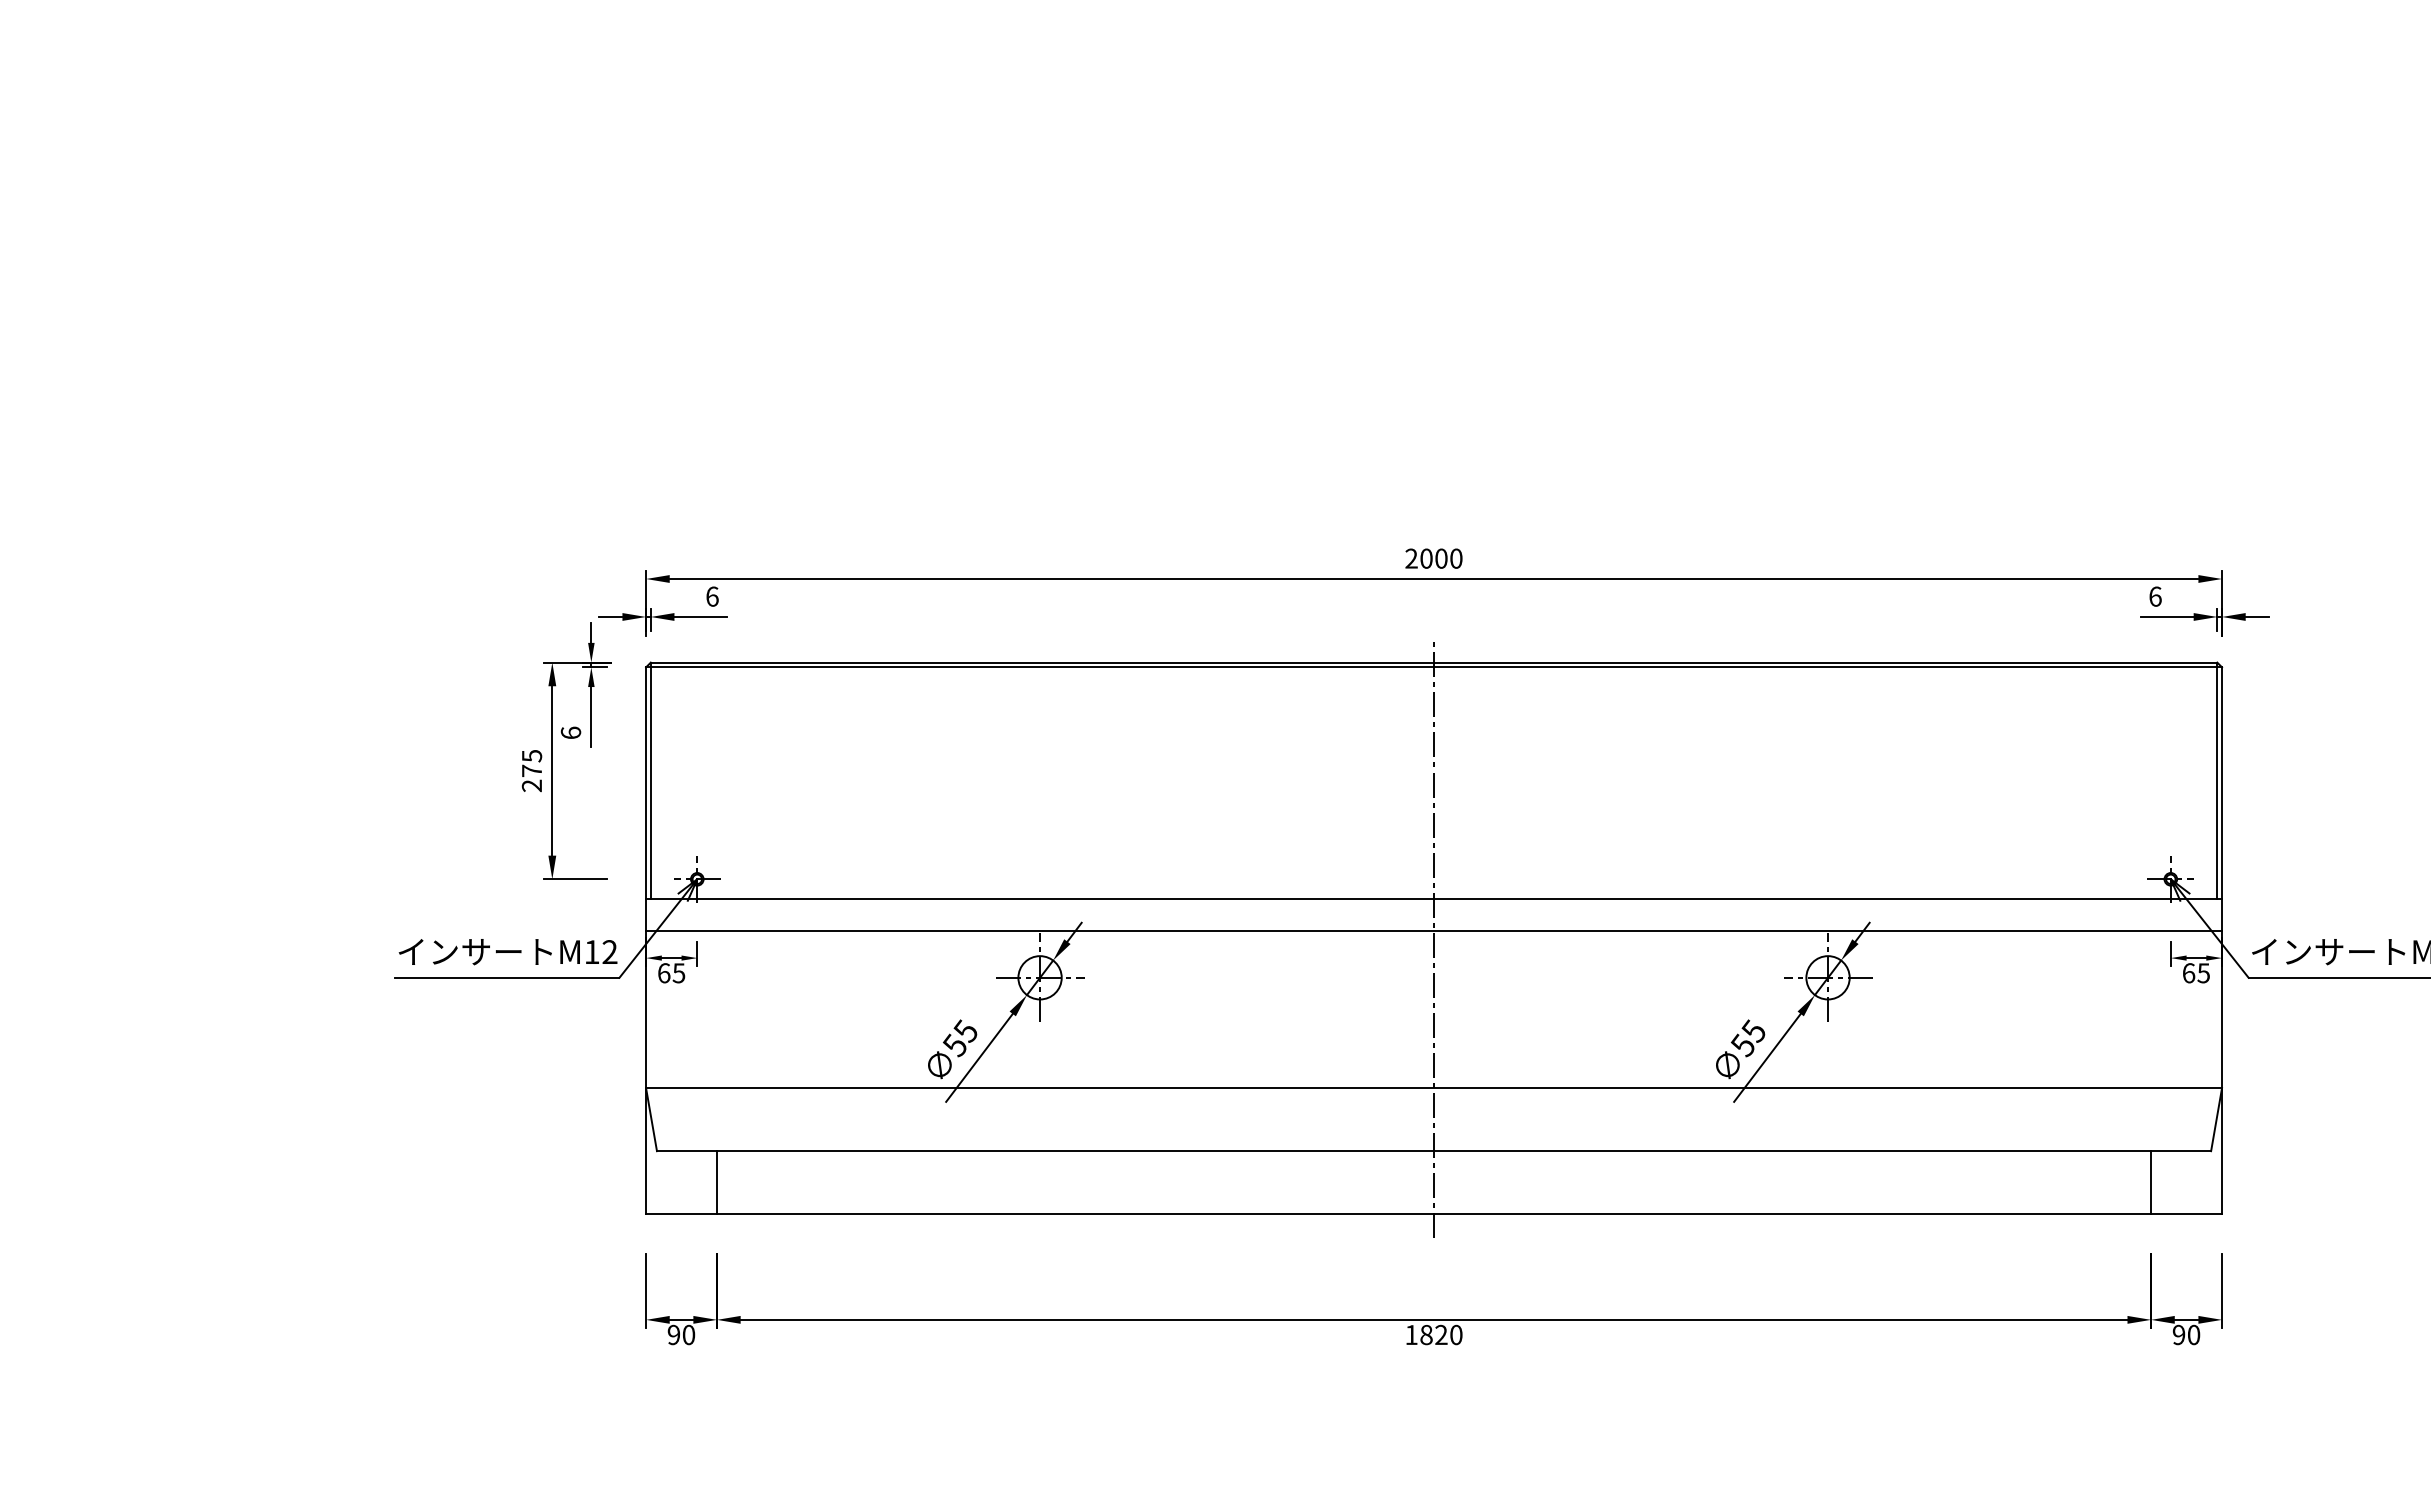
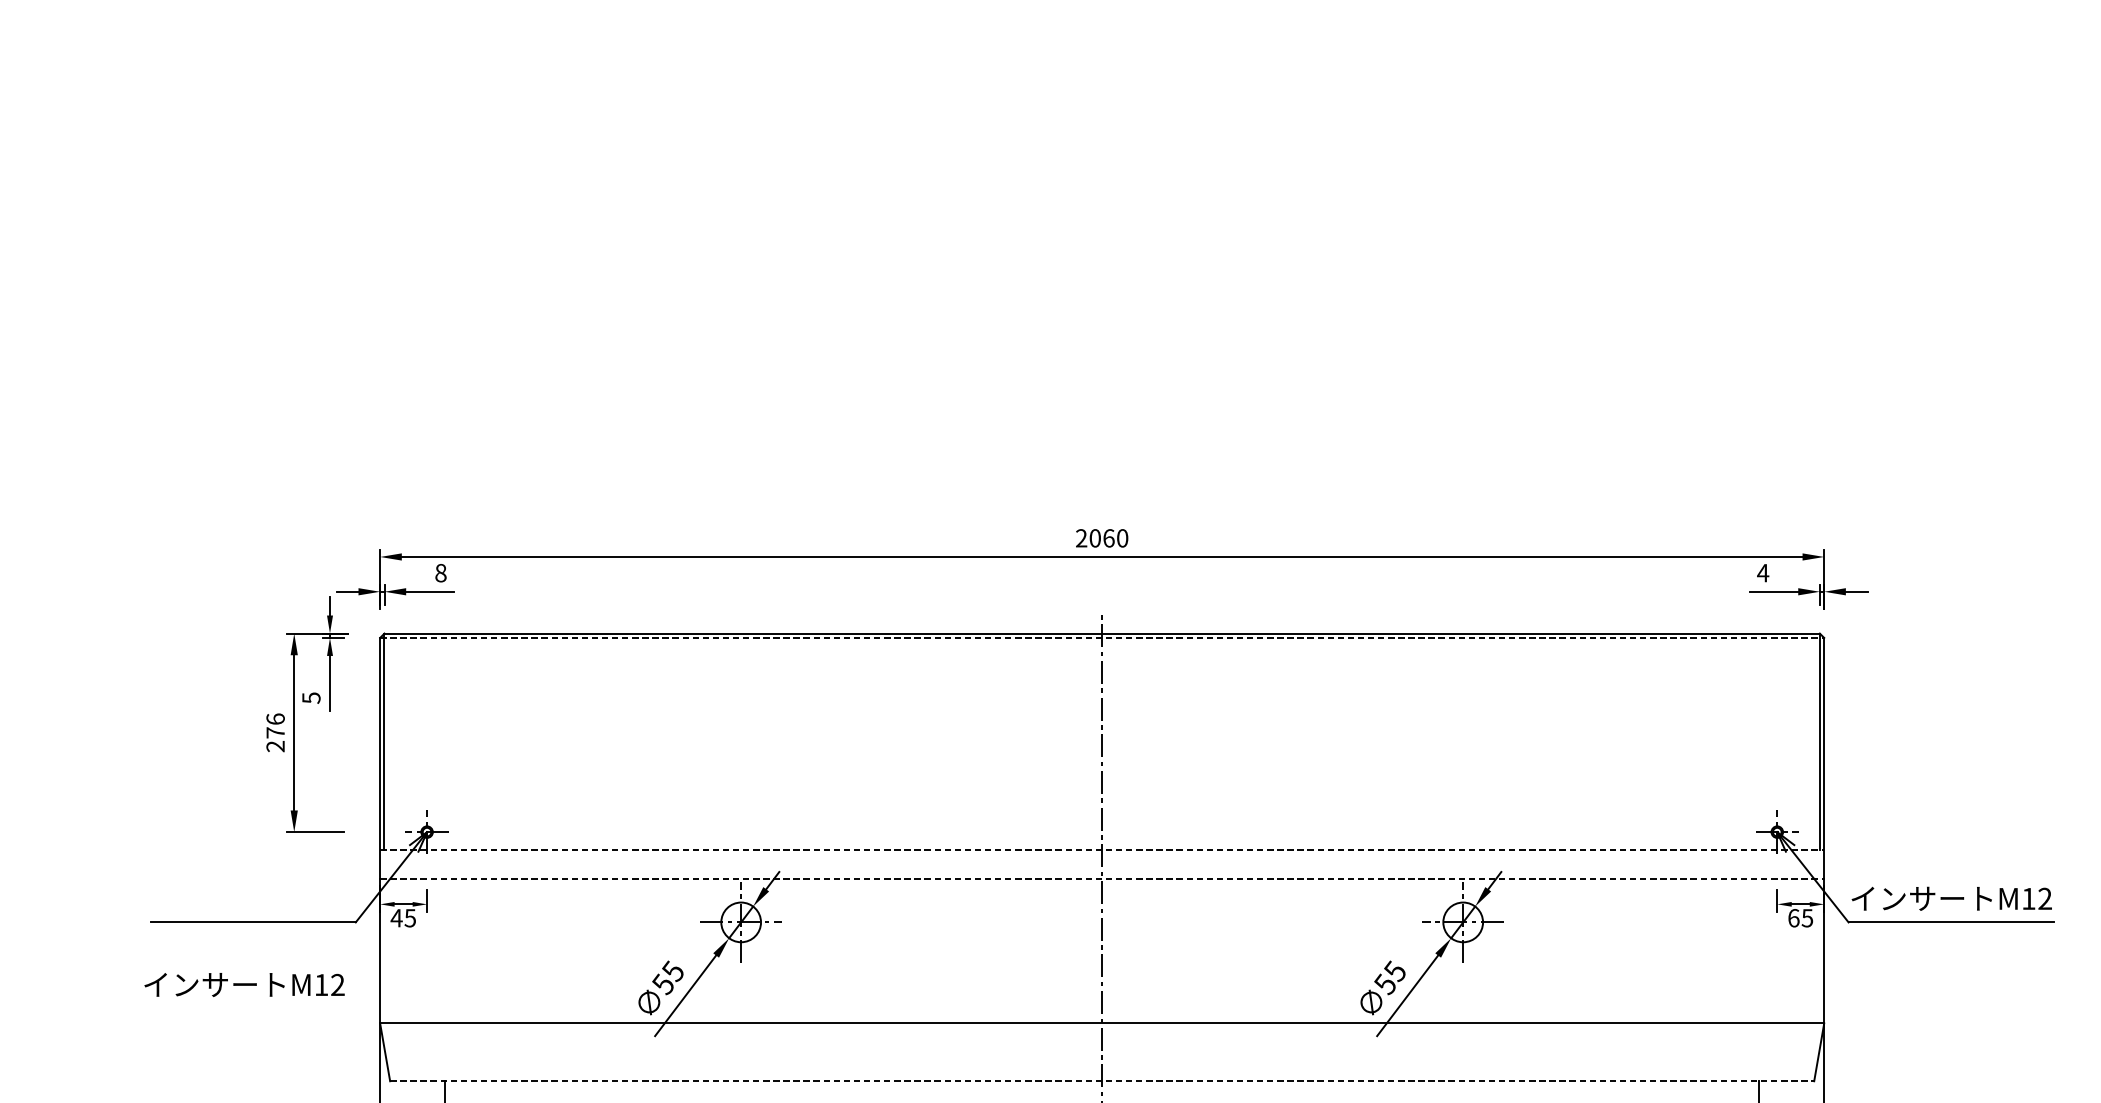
text: (1441, 558) -> (1109, 538), 2000 -> 2060
text: (712, 596) -> (441, 573), 6 -> 8
text: (2155, 596) -> (1763, 573), 6 -> 4
line: (1434, 667) -> (1102, 638), solid -> dashed
text: (570, 732) -> (310, 697), 6 -> 5
text: (531, 755) -> (275, 718), 275 -> 276
line: (1434, 899) -> (1102, 850), solid -> dashed
line: (1434, 930) -> (1102, 879), solid -> dashed
text: (507, 952) -> (244, 985), moved
text: (663, 973) -> (396, 918), 65 -> 45
line: (1434, 1151) -> (1102, 1081), solid -> dashed

